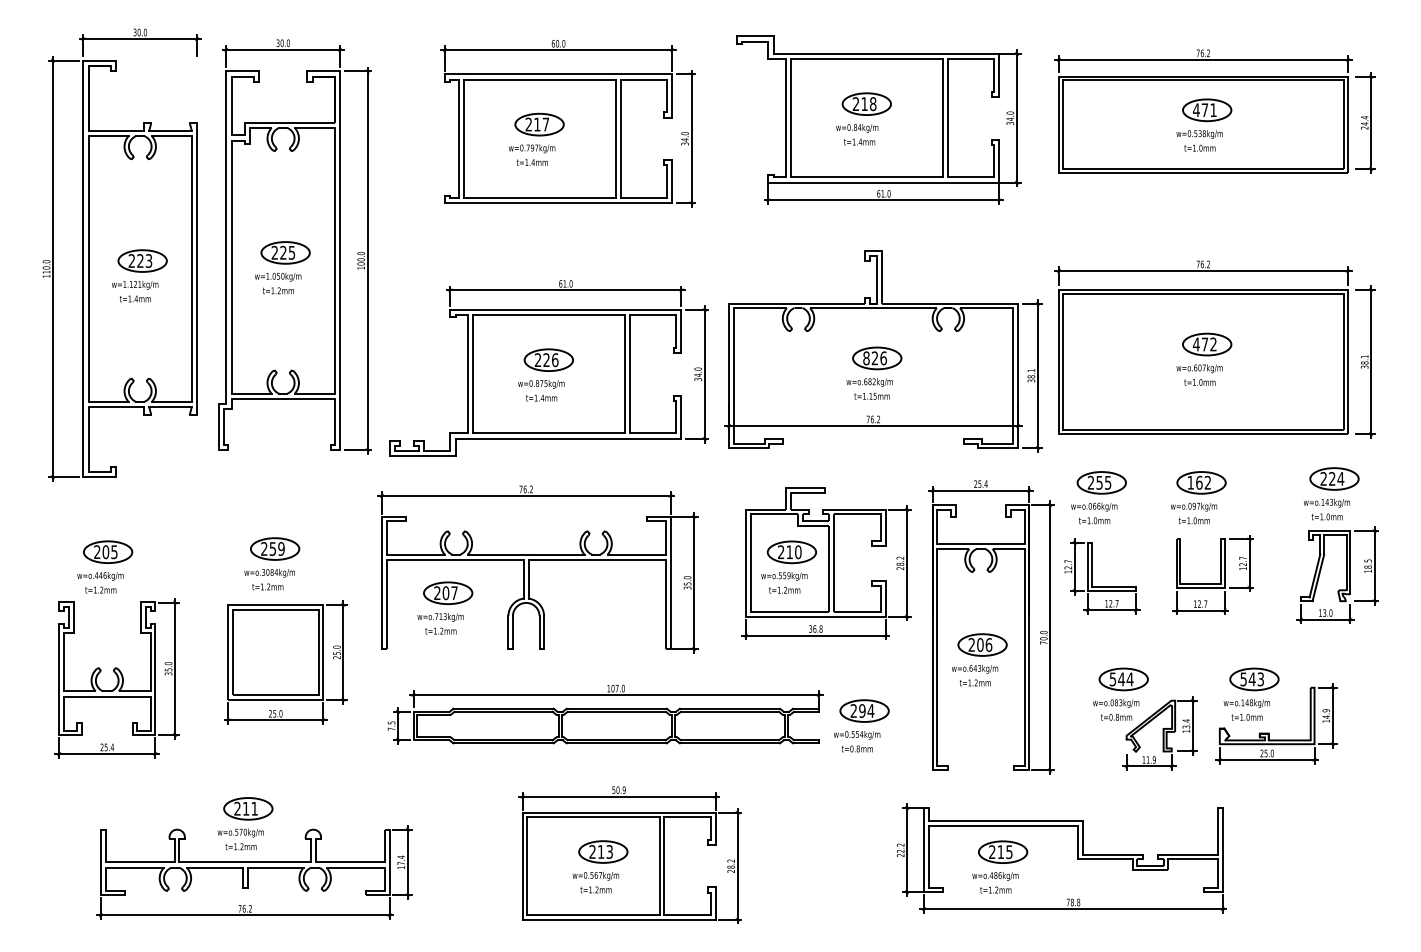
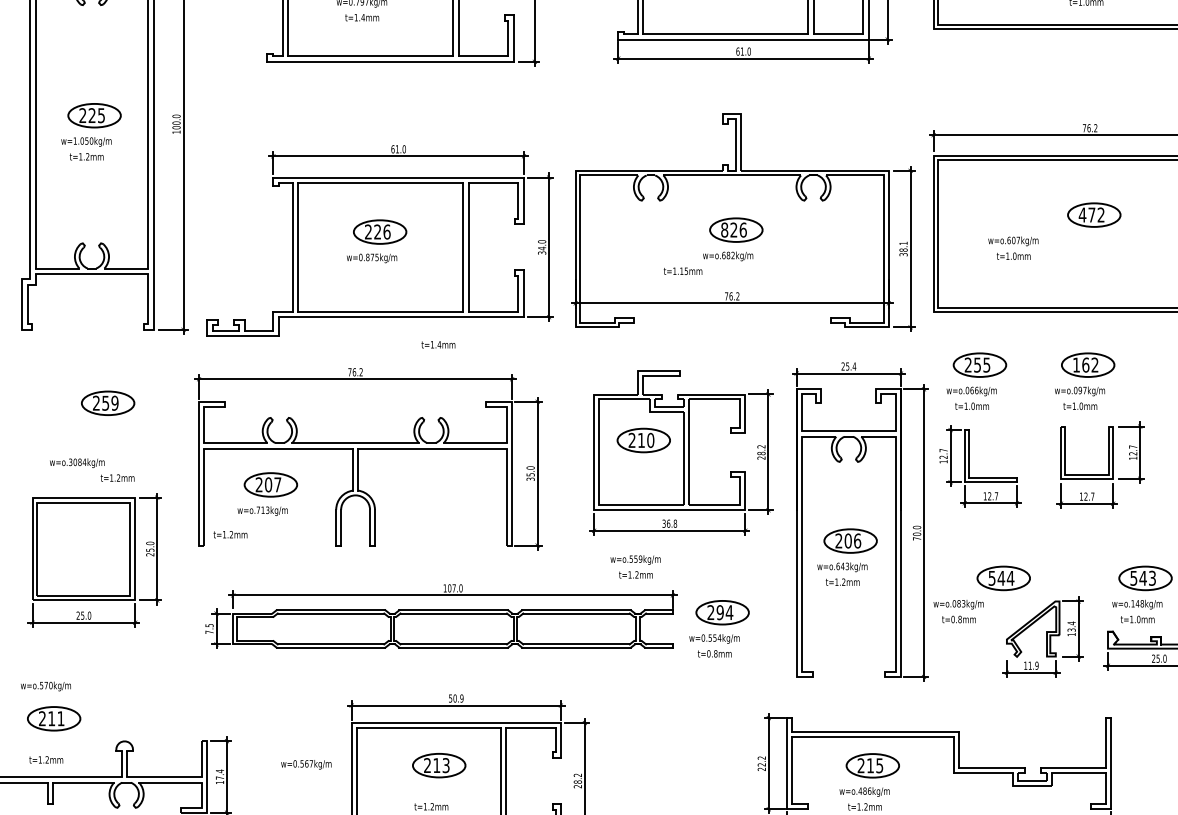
text: (1199, 374) -> (1013, 247), moved
text: (871, 396) -> (682, 271), moved
text: (541, 397) -> (438, 344), moved
part: (275, 548) -> (108, 402), moved
text: (784, 582) -> (635, 566), moved
text: (267, 586) -> (117, 477), moved
text: (440, 630) -> (230, 533), moved
text: (1116, 709) -> (959, 611), moved
text: (240, 832) -> (45, 685), moved
text: (595, 875) -> (305, 763), moved

